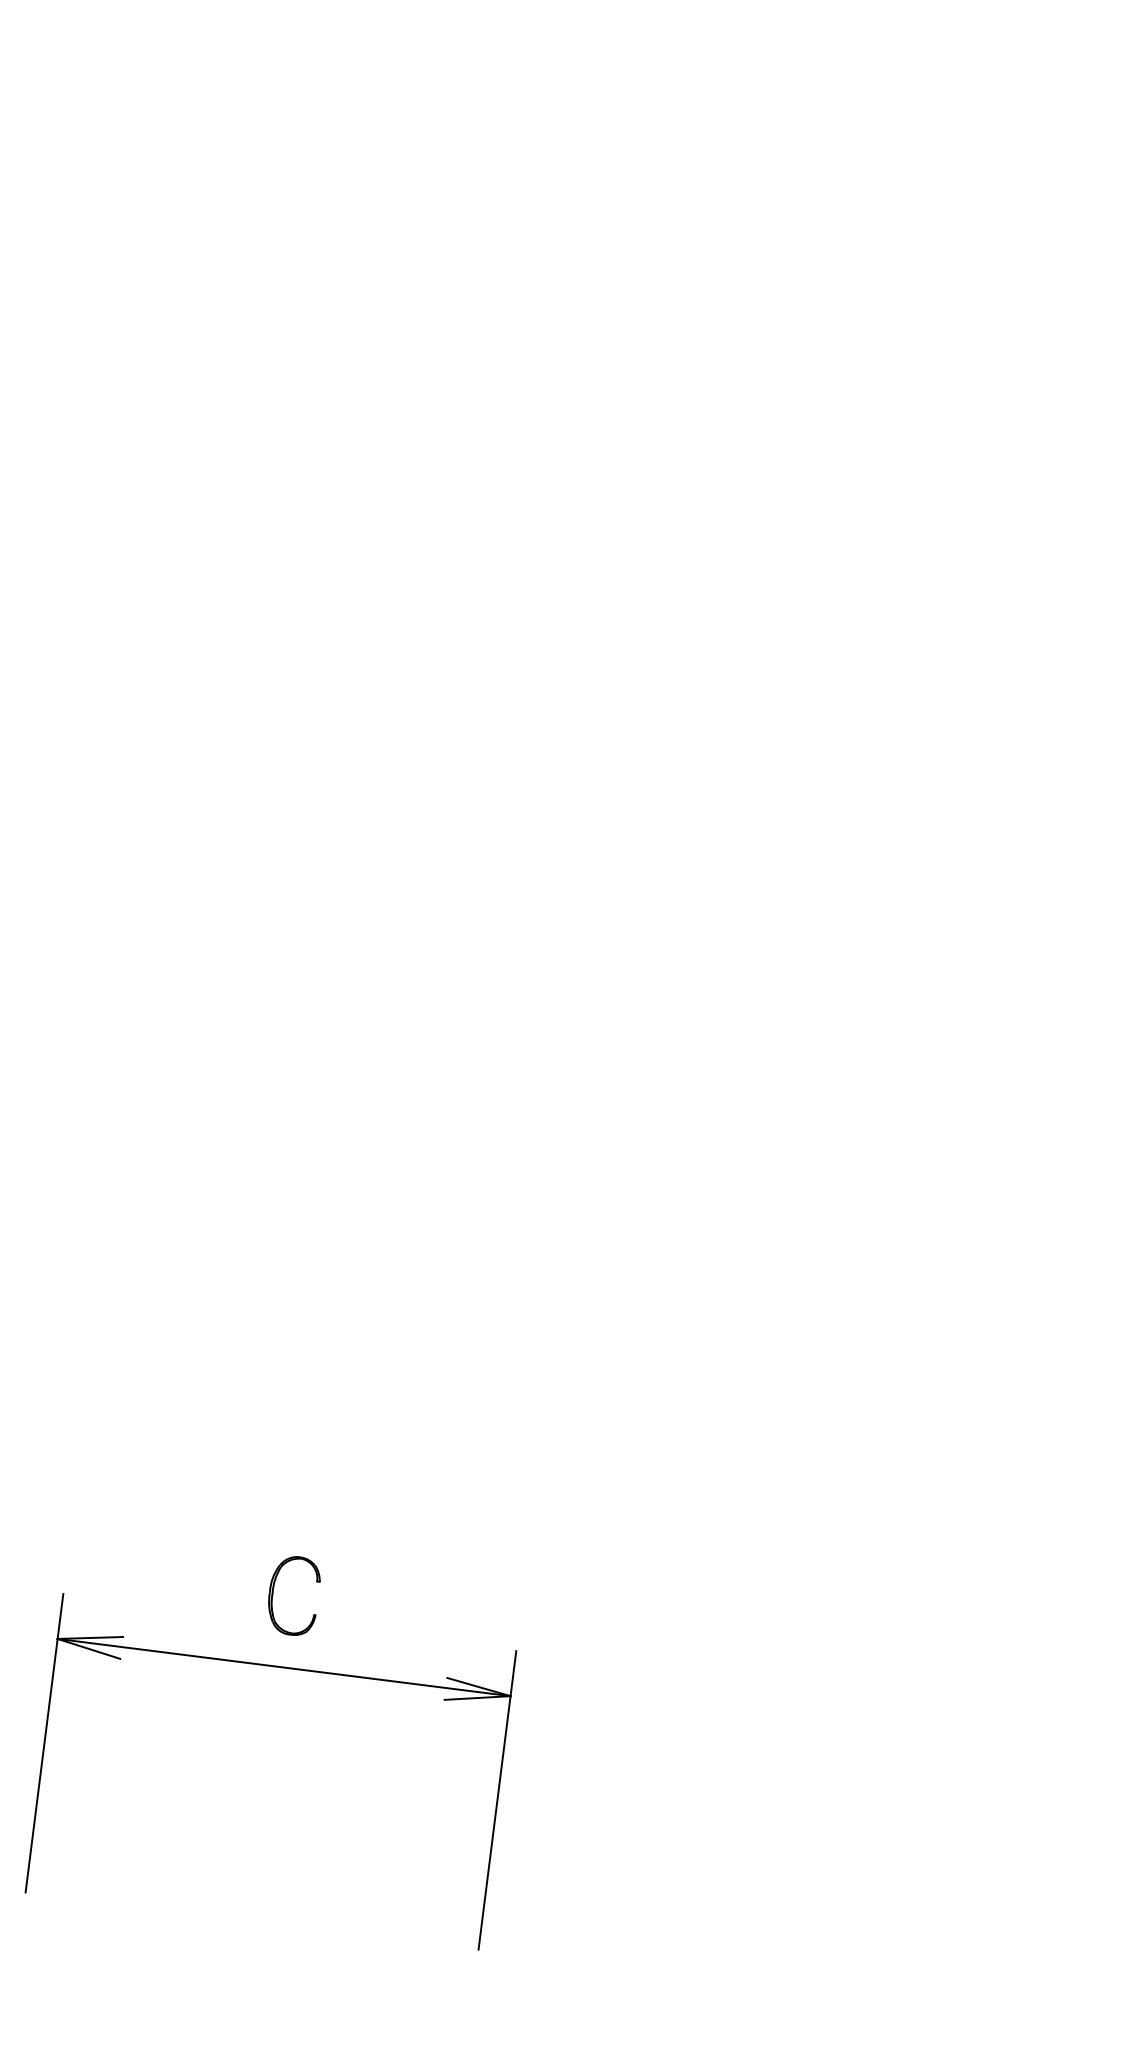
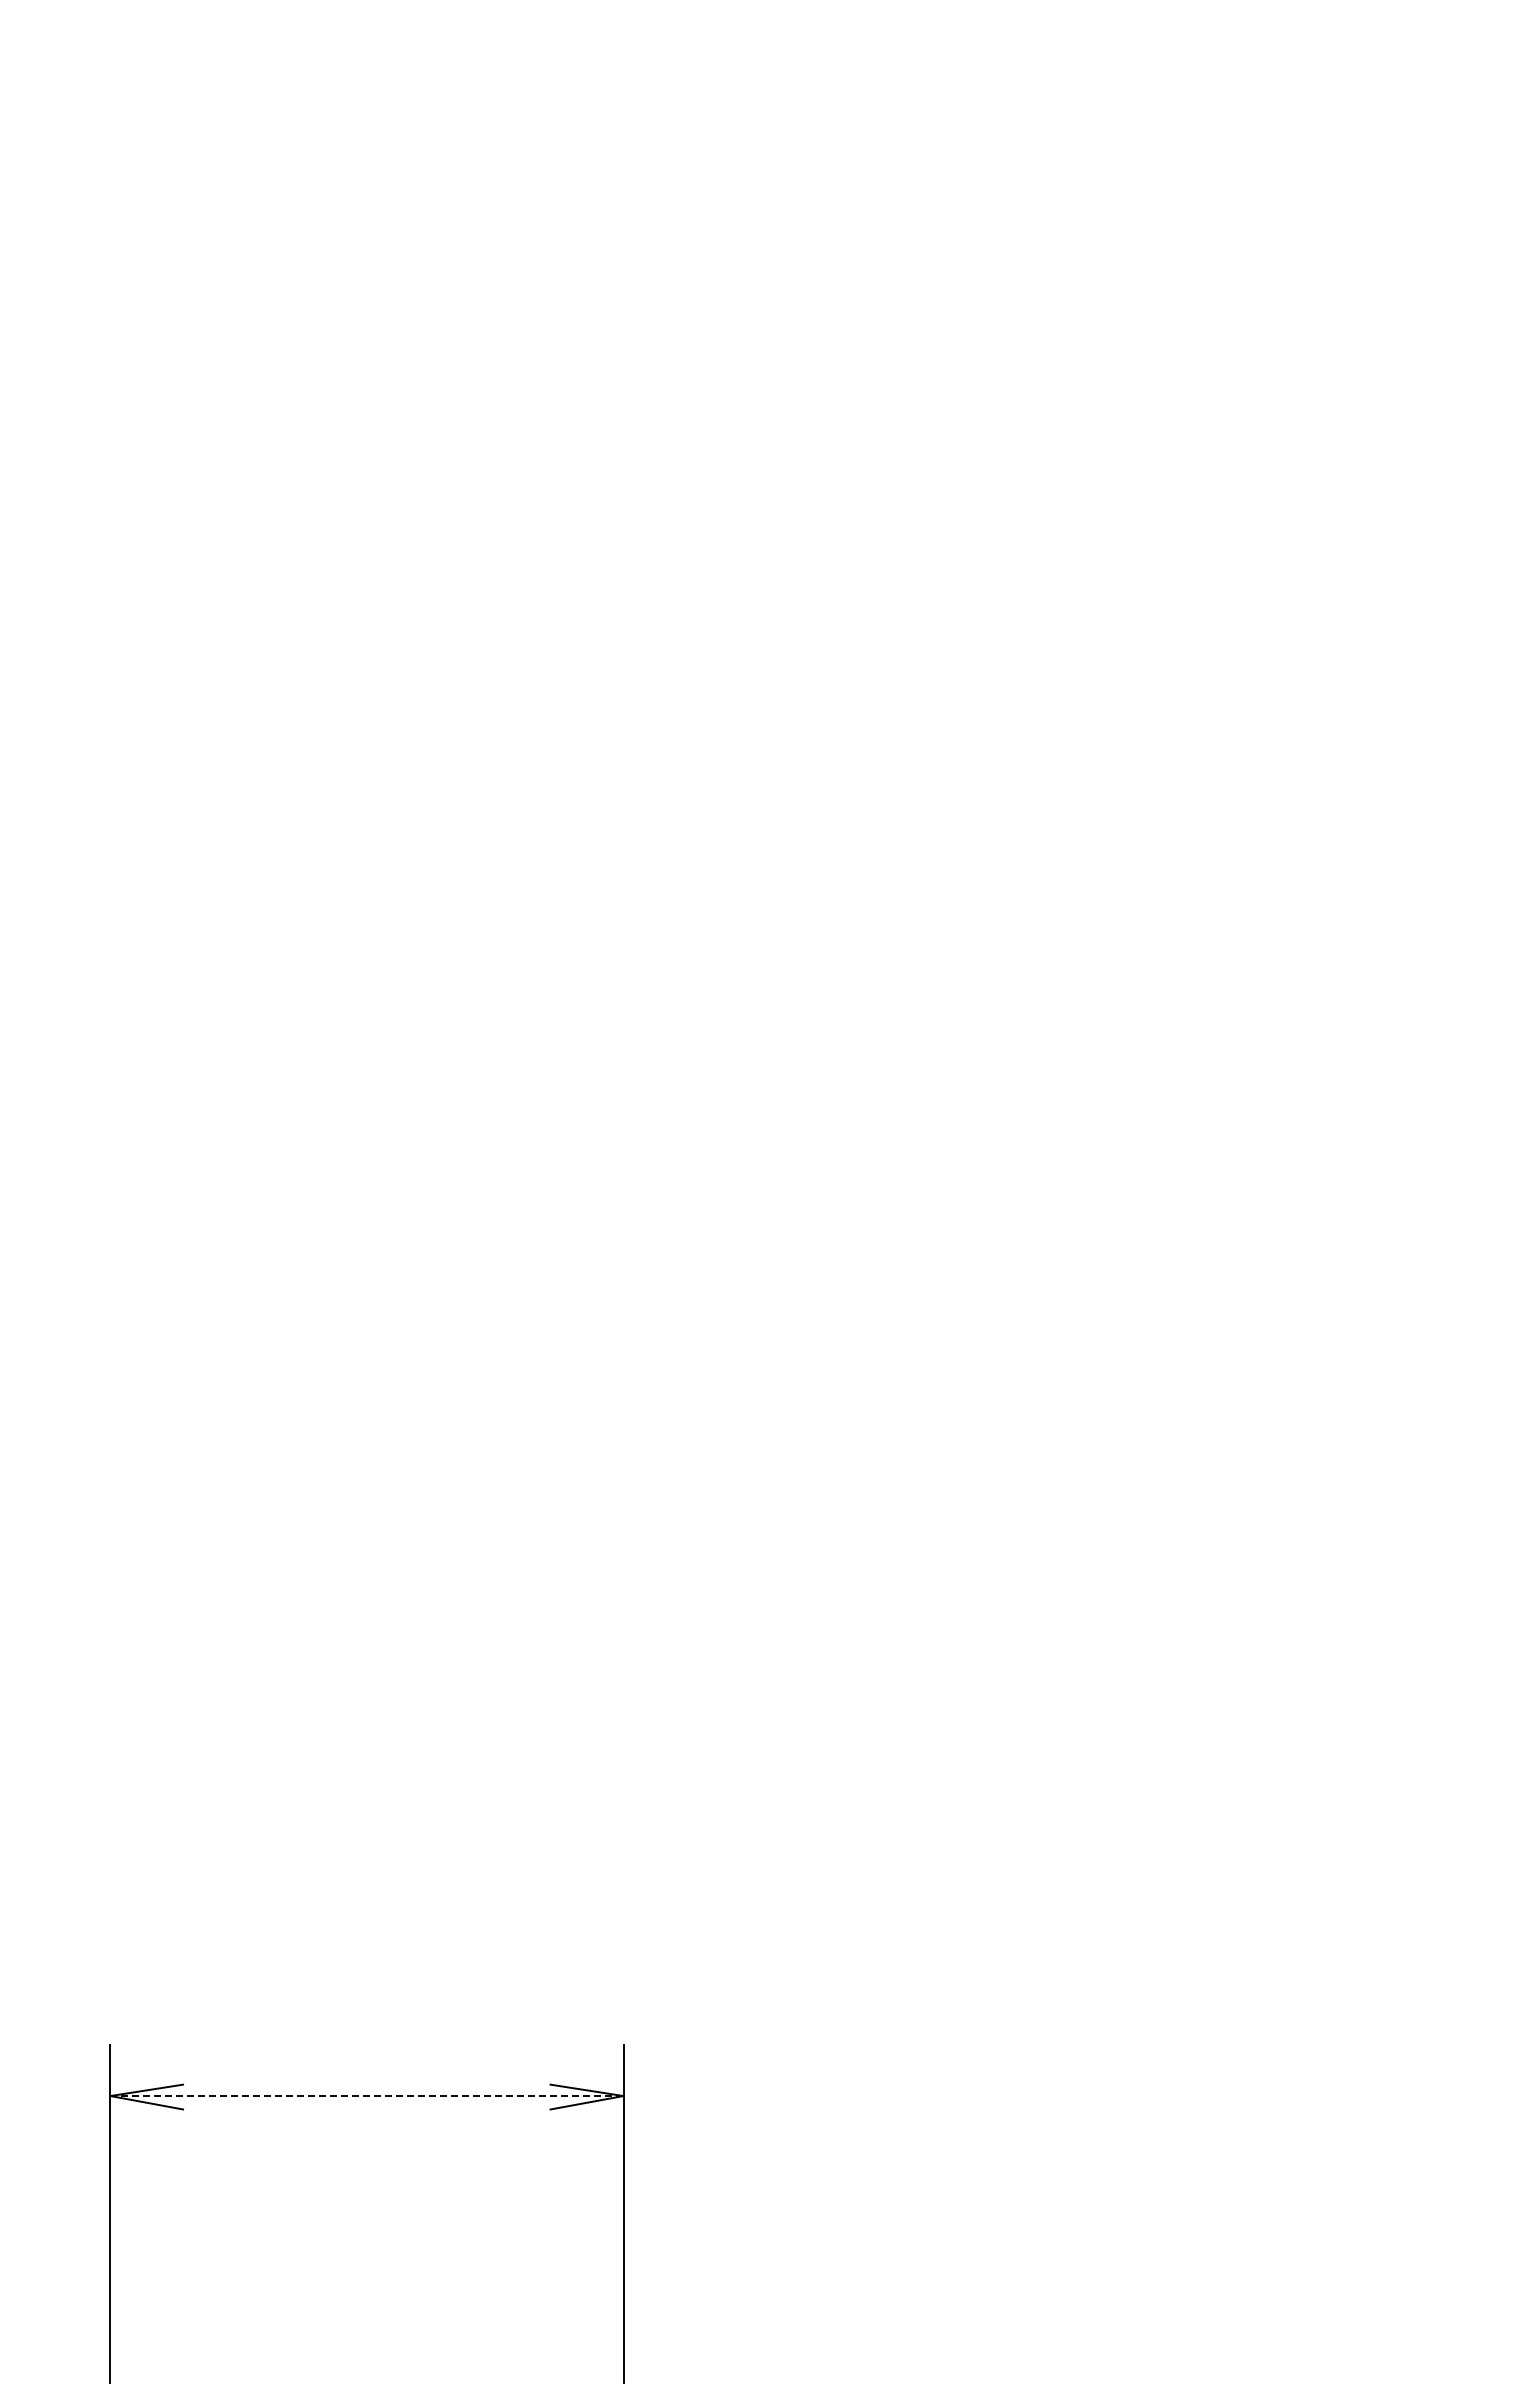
part: (273, 1593) -> (344, 2014), removed
line: (283, 1667) -> (366, 2096), solid -> dashed

